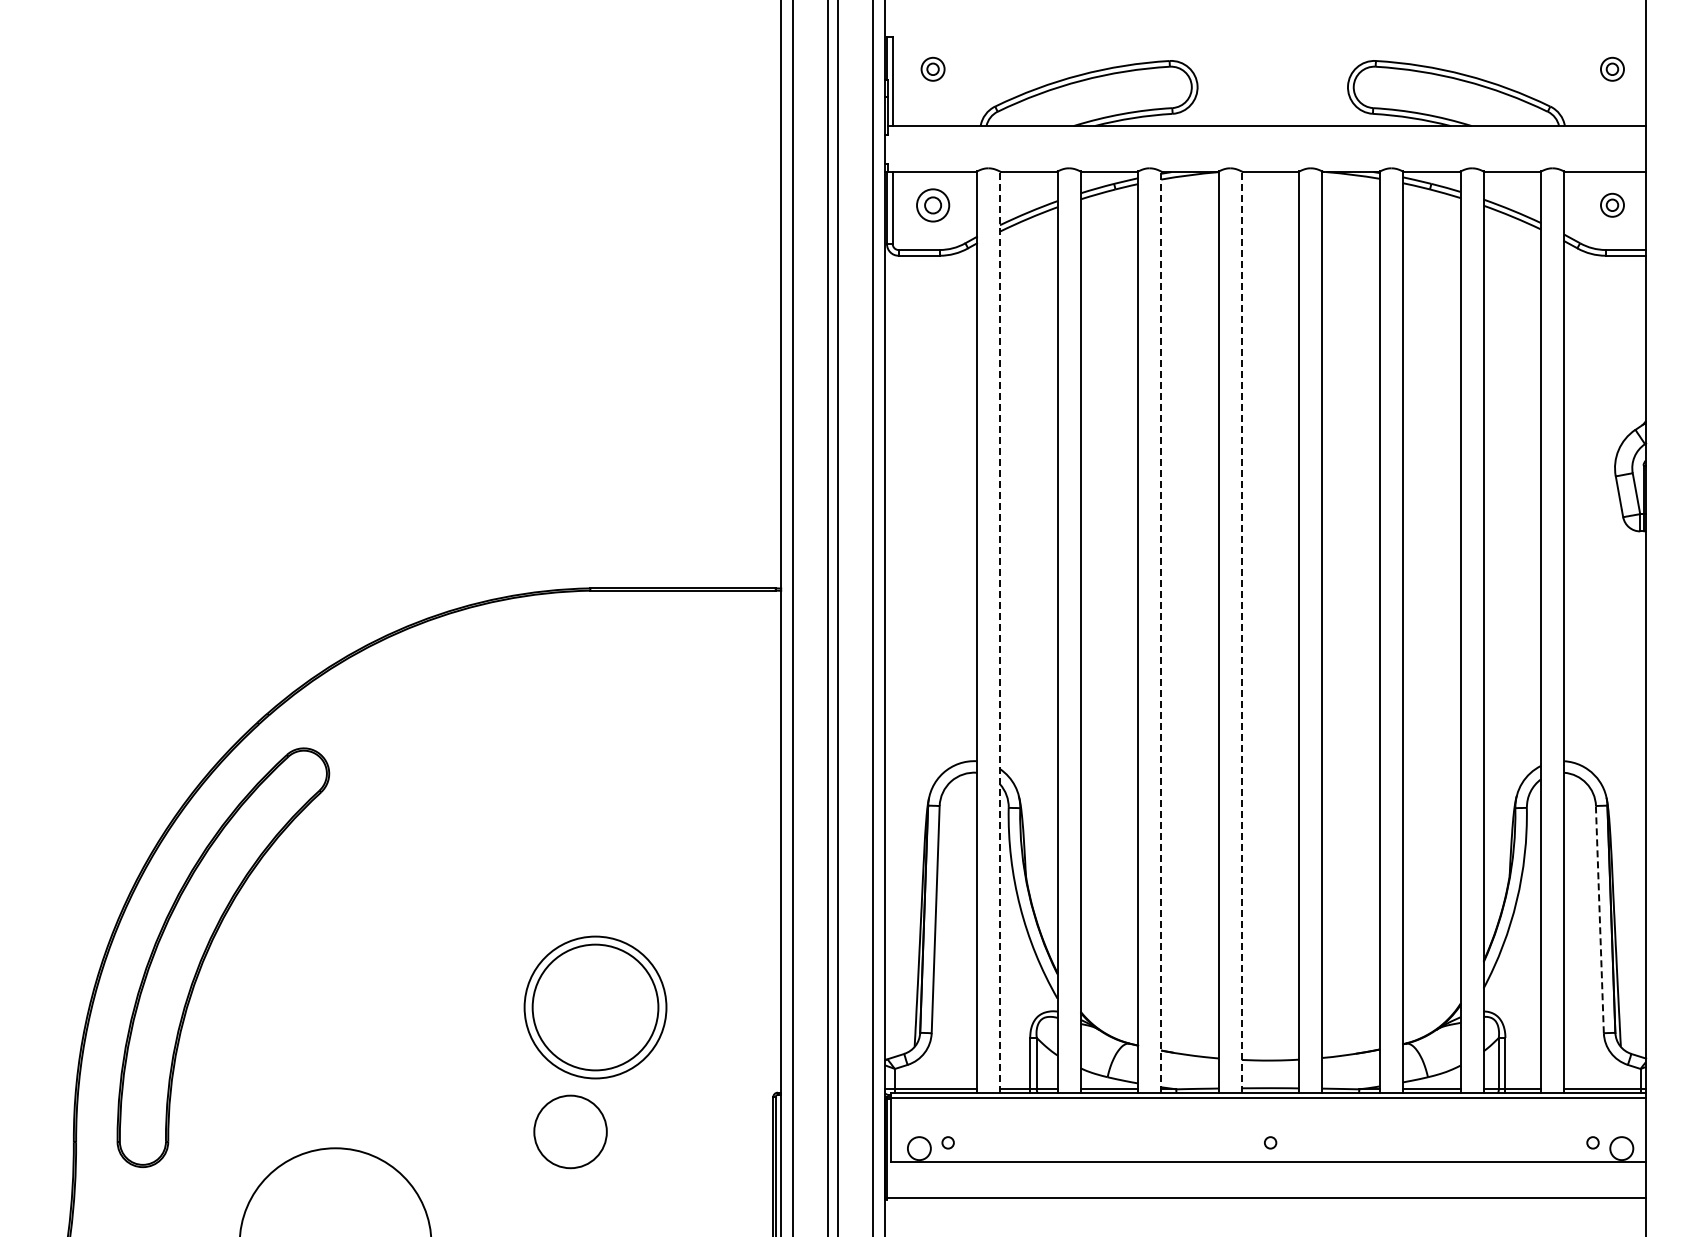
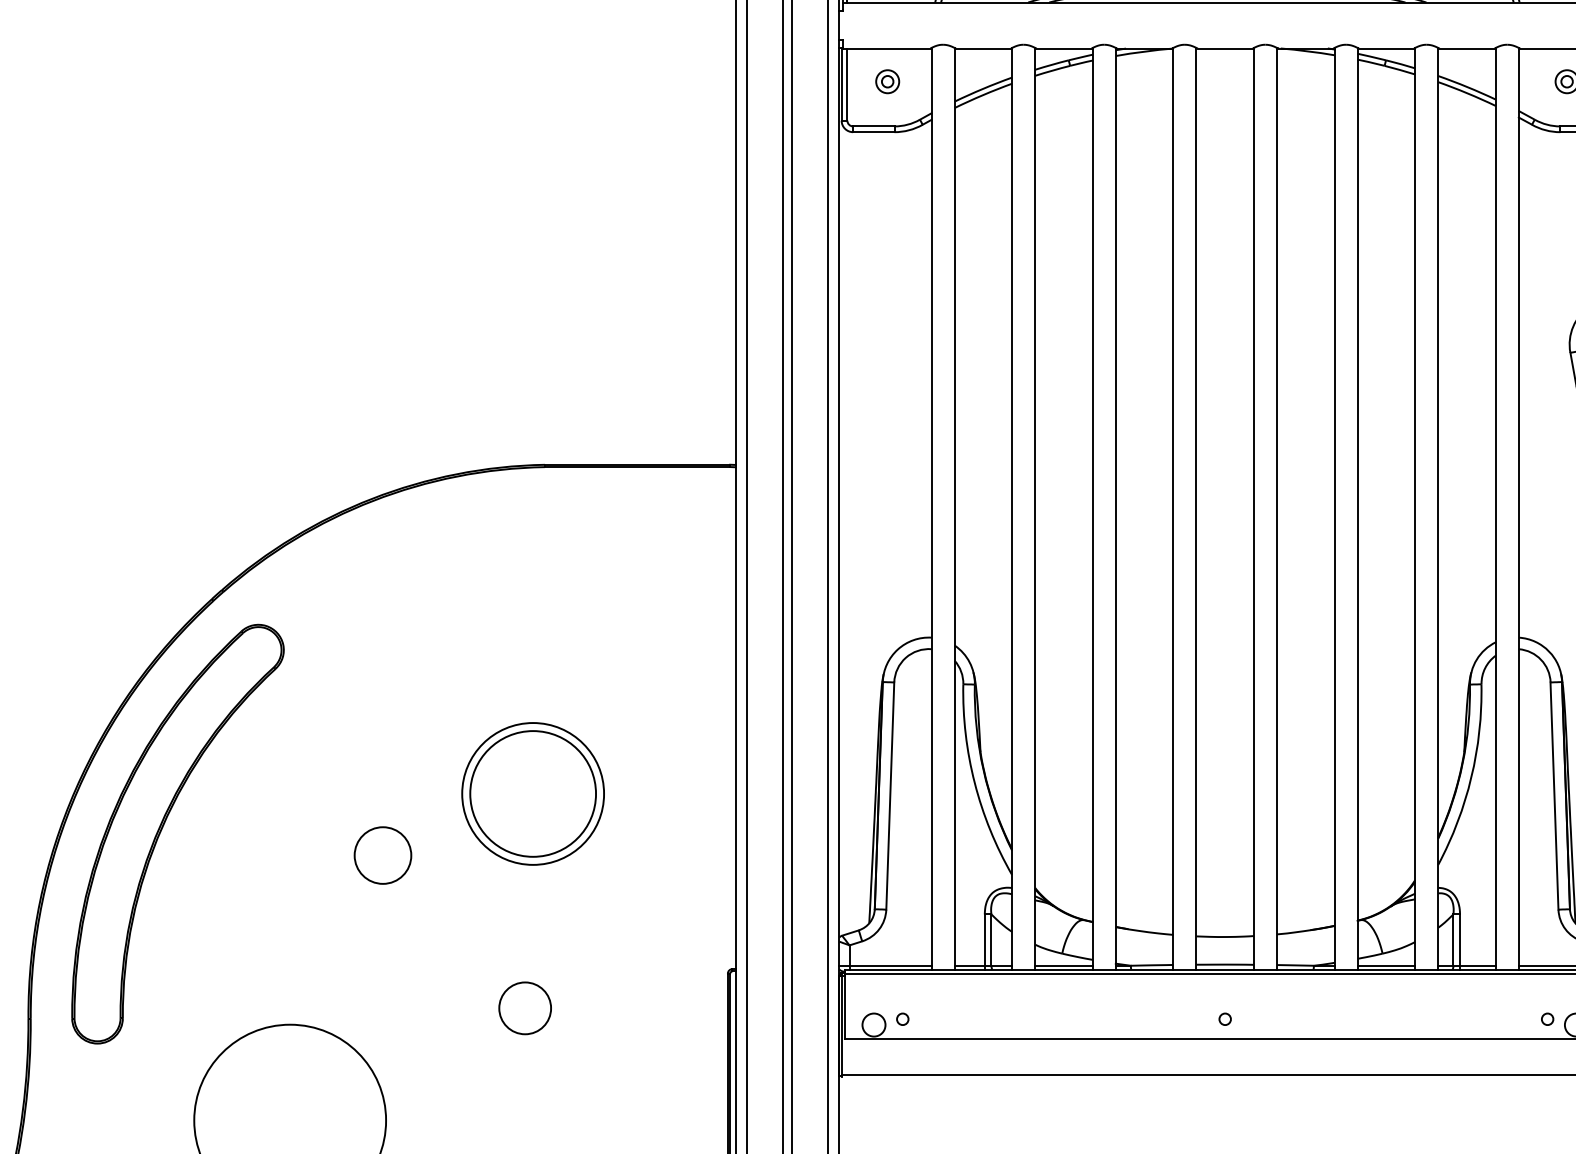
part: (932, 204) -> (887, 80), size x0.71
line: (999, 632) -> (954, 508), dashed -> solid
line: (1161, 632) -> (1116, 508), dashed -> solid
line: (1241, 632) -> (1196, 508), dashed -> solid
line: (1599, 919) -> (1554, 795), dashed -> solid
circle: (428, 978) -> (383, 854), added
part: (595, 1007) -> (533, 793), moved
circle: (570, 1131) -> (525, 1007), size x0.71

